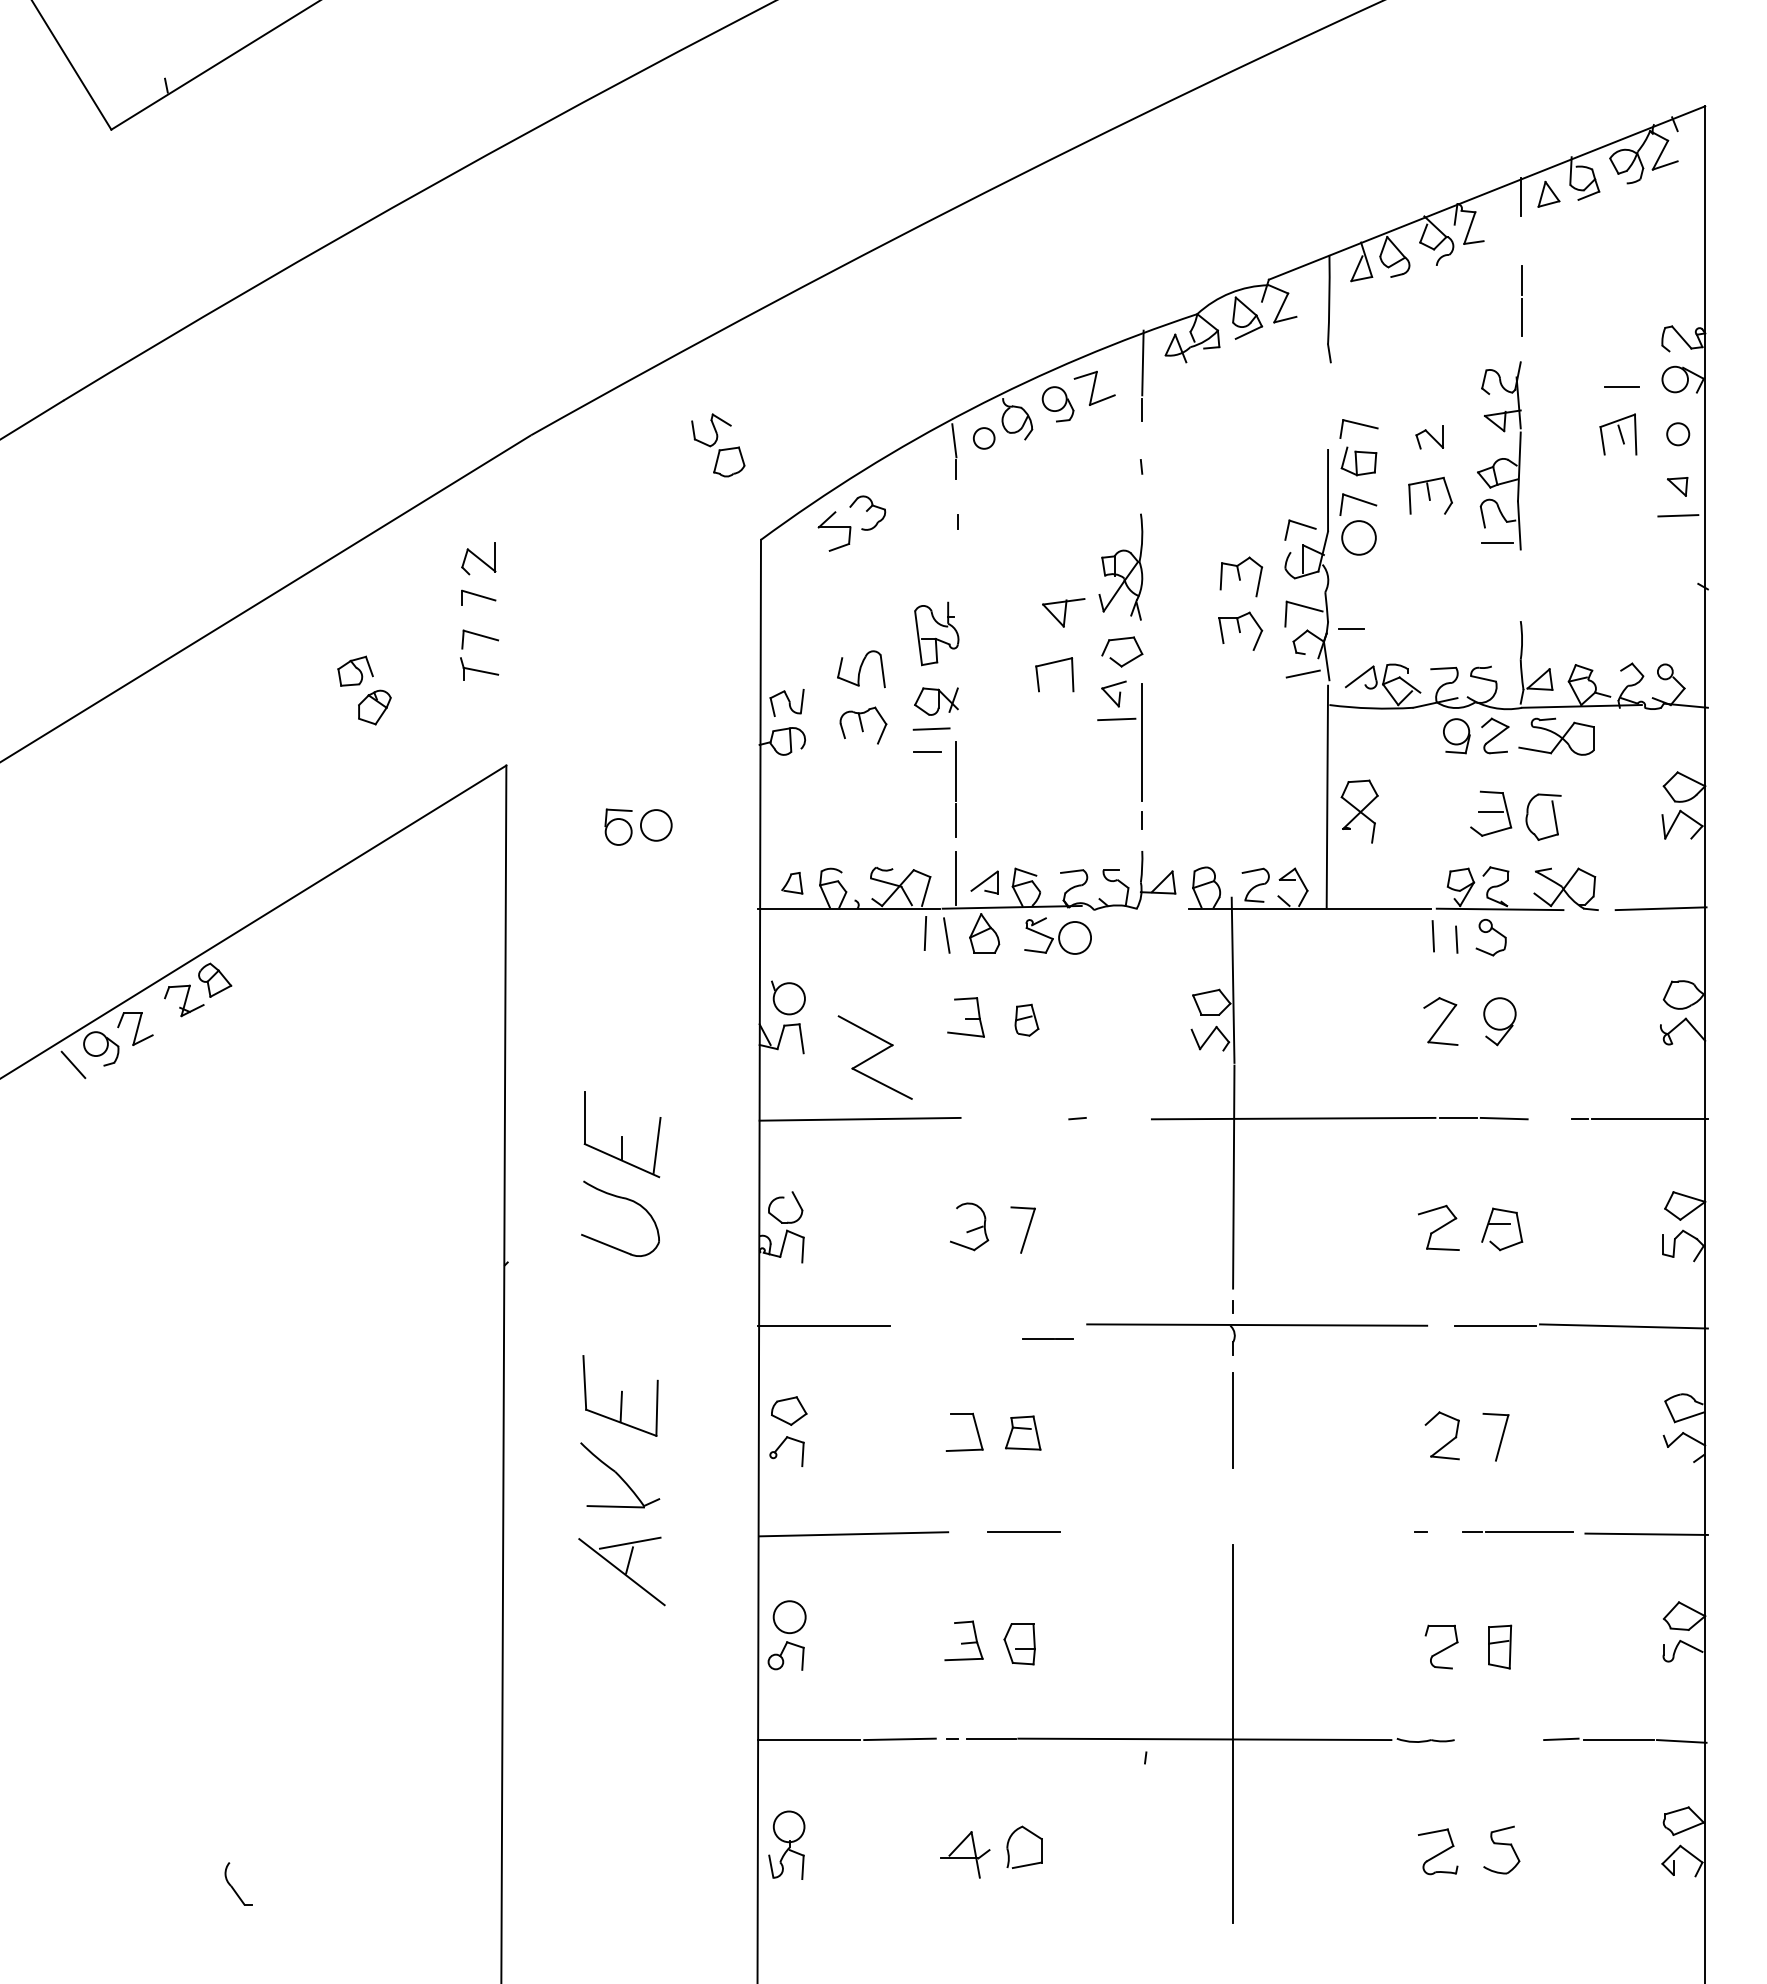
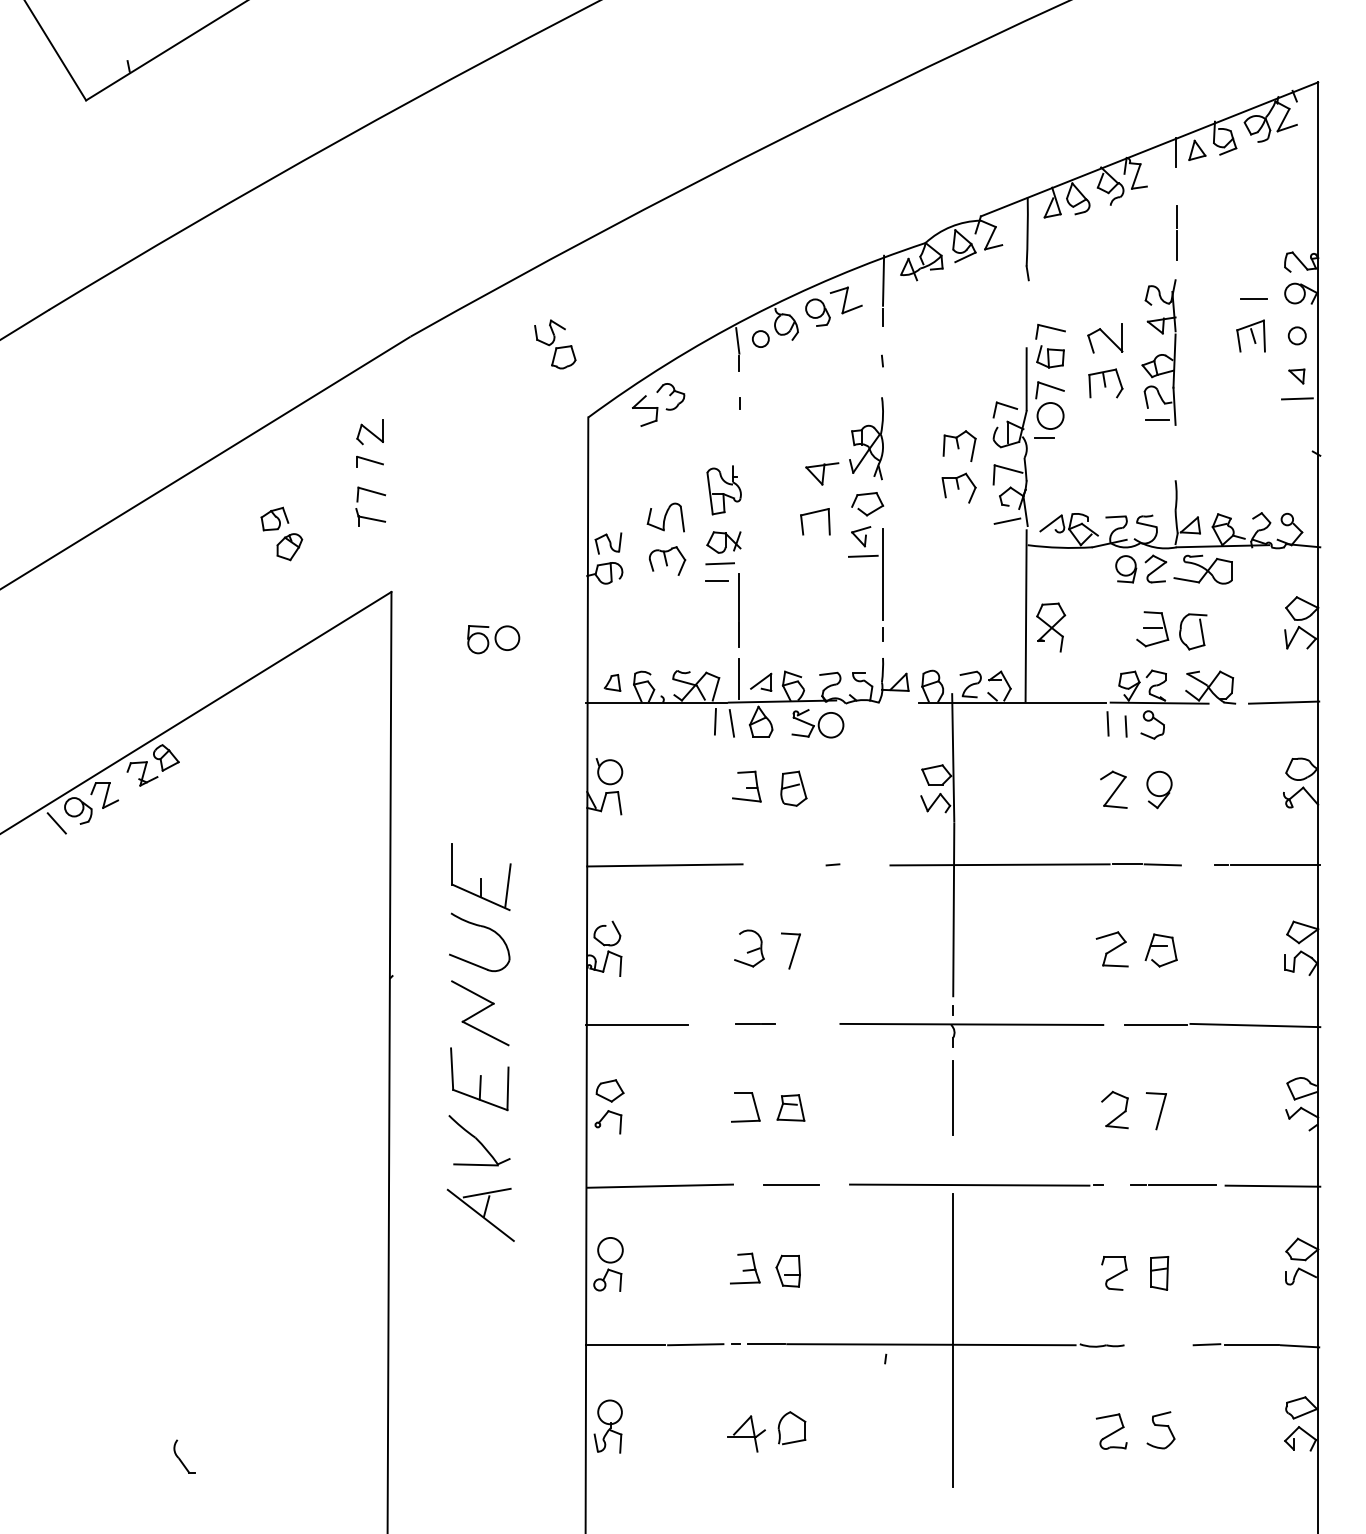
part: (1429, 437) -> (1105, 338), size x1.67
line: (1351, 628) -> (1044, 437), moved
part: (1026, 1020) -> (793, 789), size x1.43
part: (874, 1057) -> (479, 1013), moved
line: (1047, 1338) -> (754, 1023), moved
line: (1254, 1532) -> (969, 1184), added

